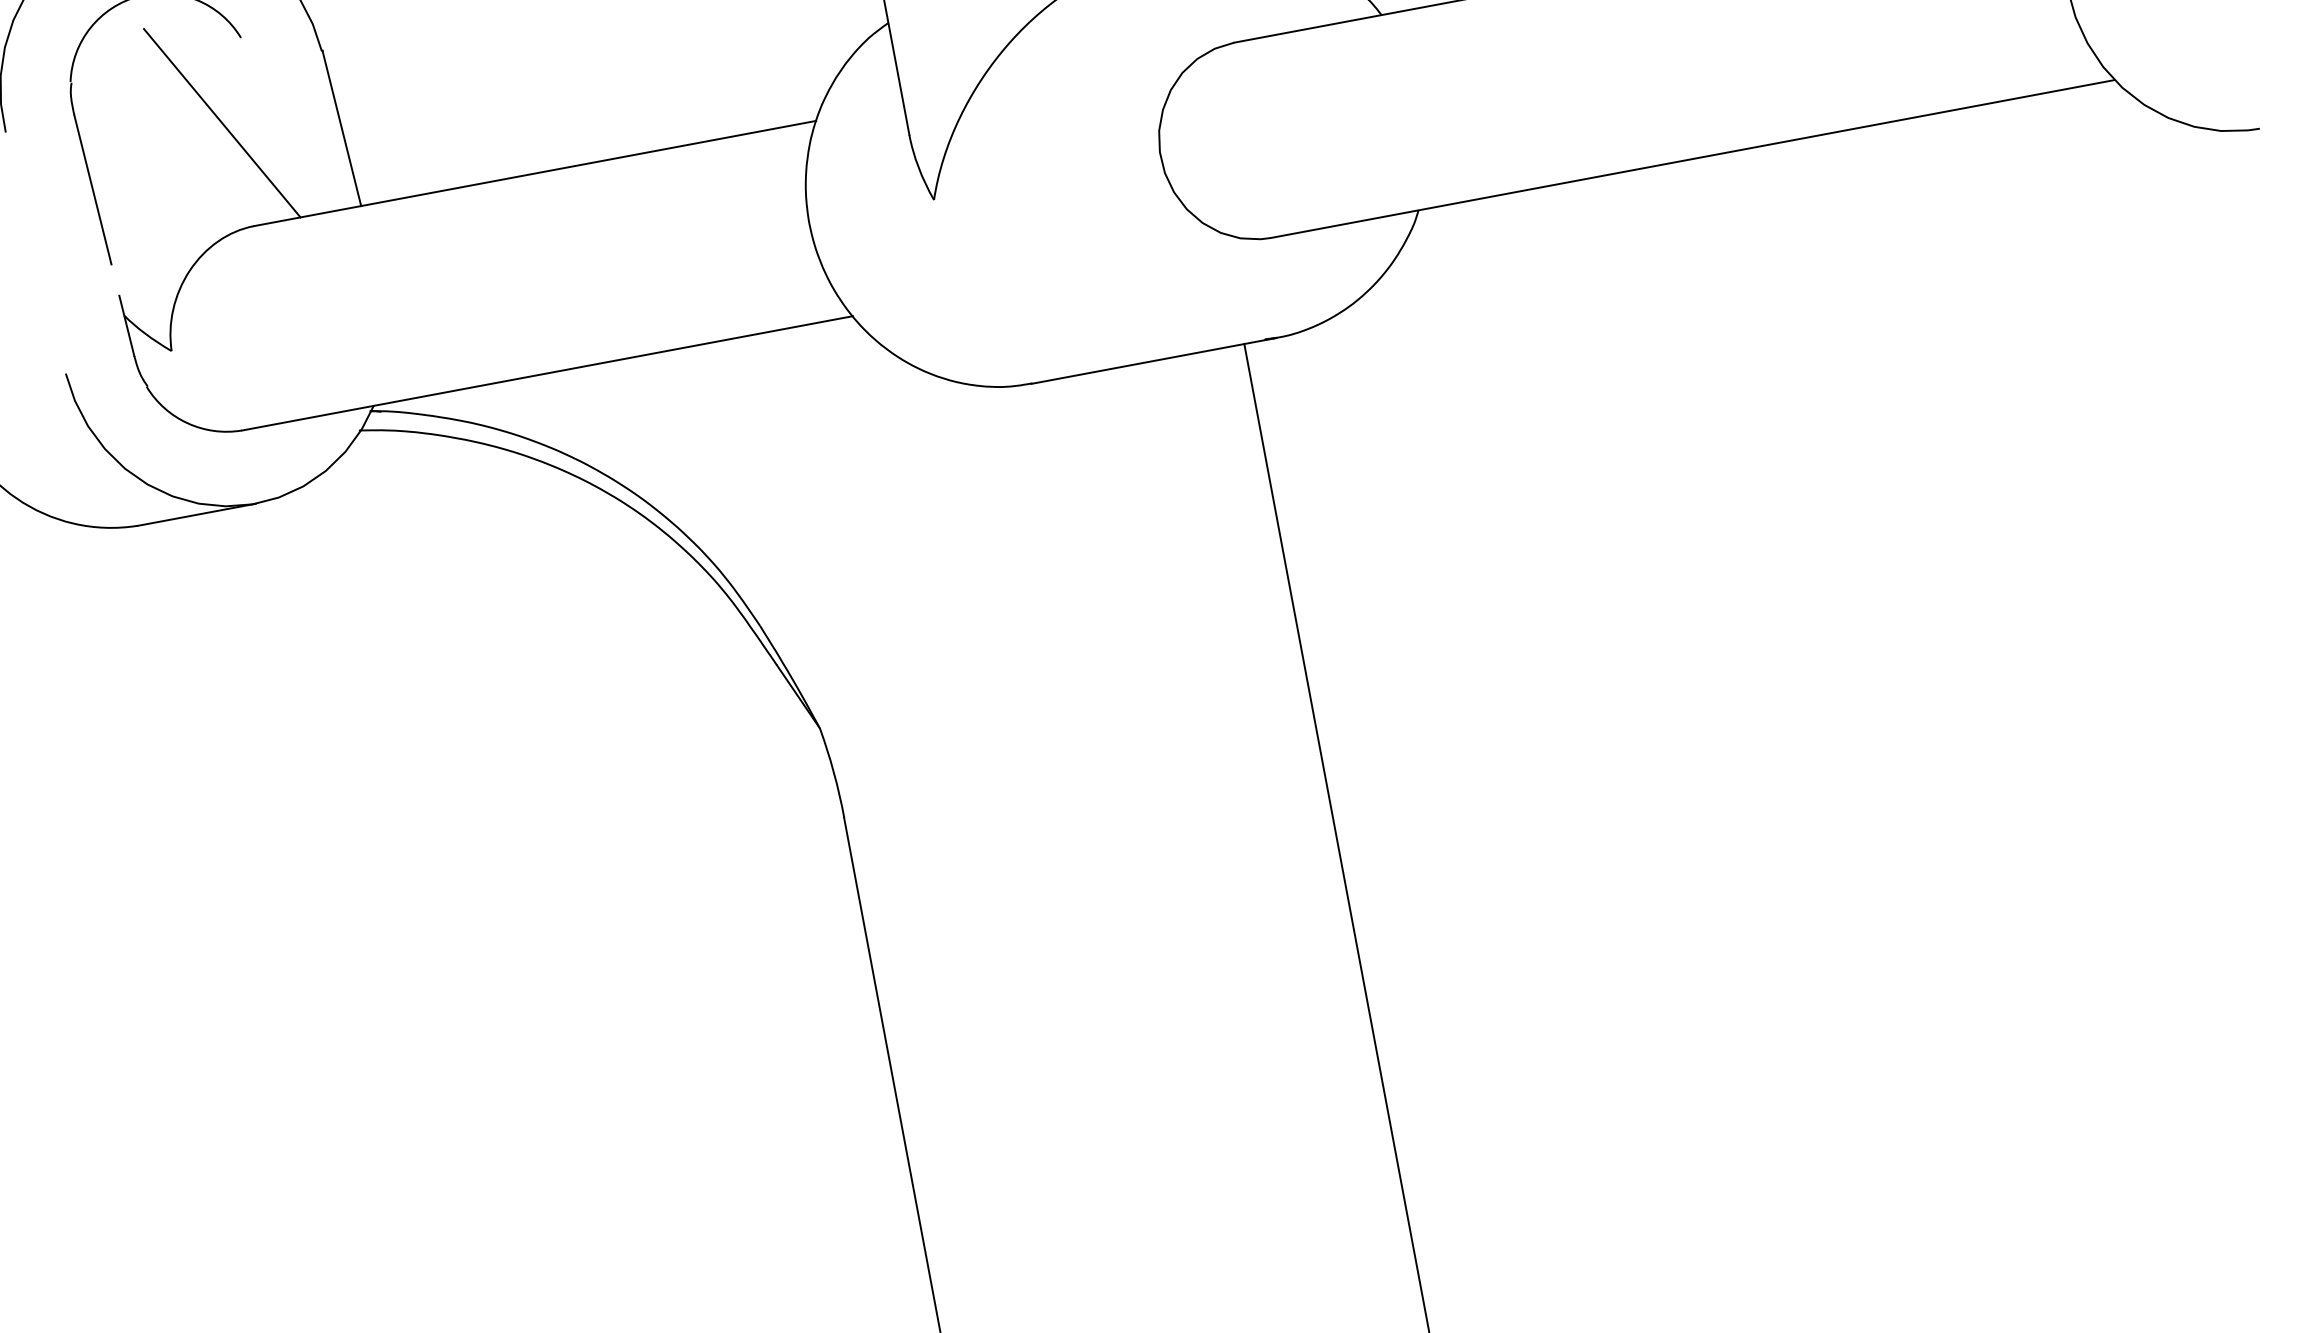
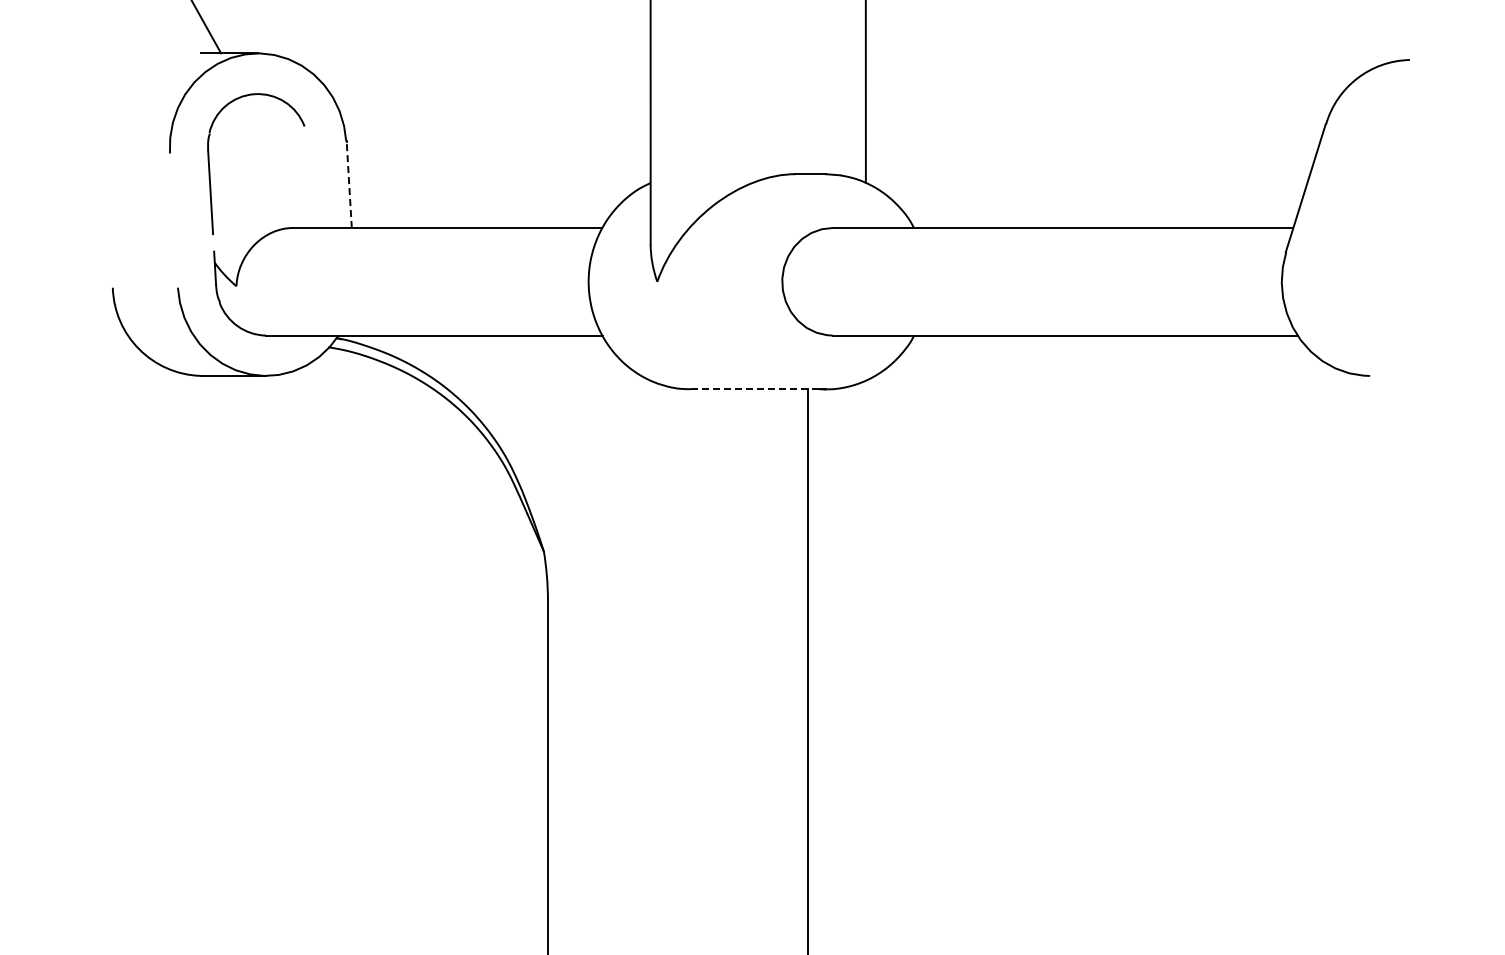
line: (220, 122) -> (285, 169), removed
line: (342, 127) -> (349, 184), solid -> dashed
line: (1154, 361) -> (758, 389), solid -> dashed

